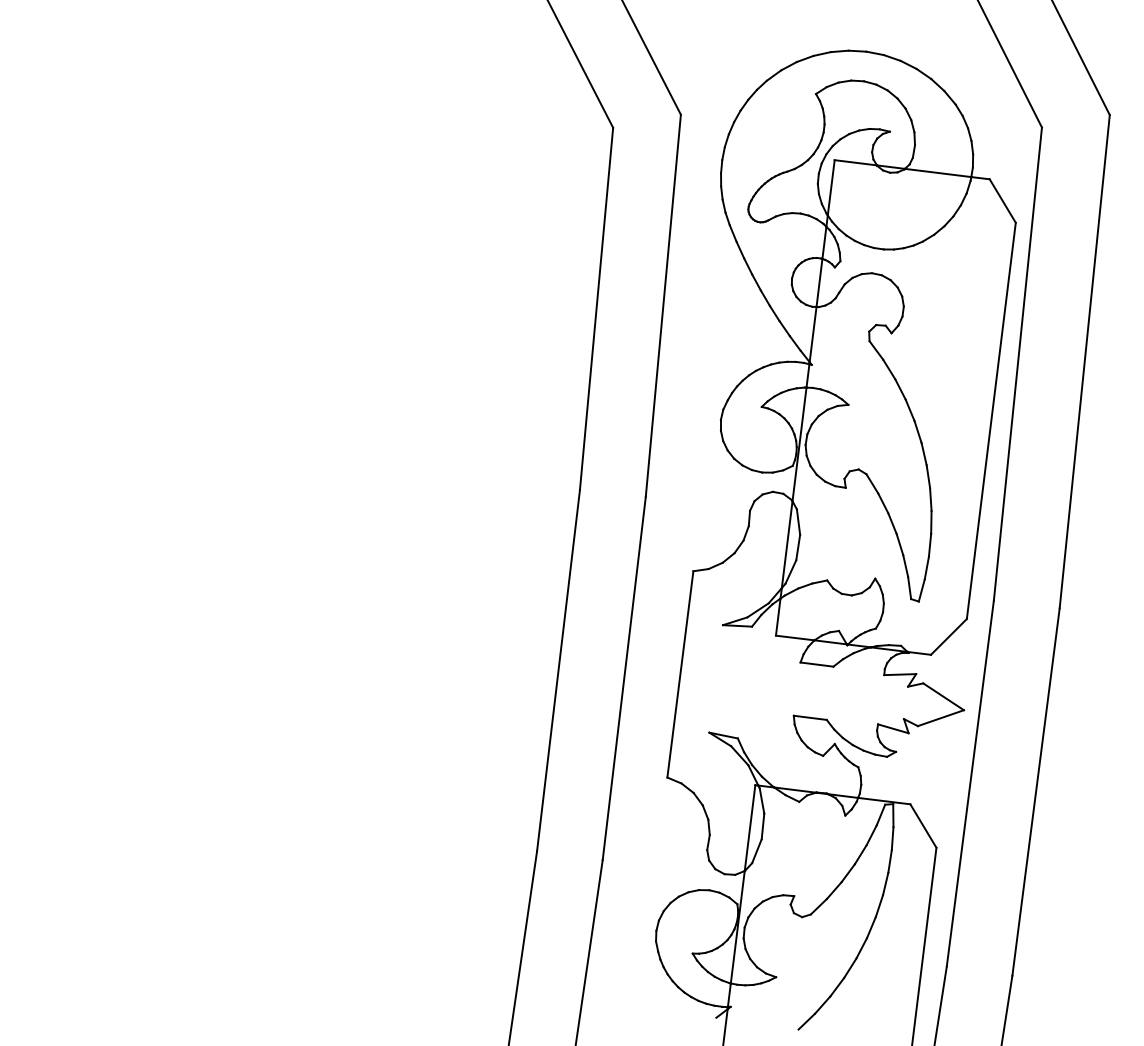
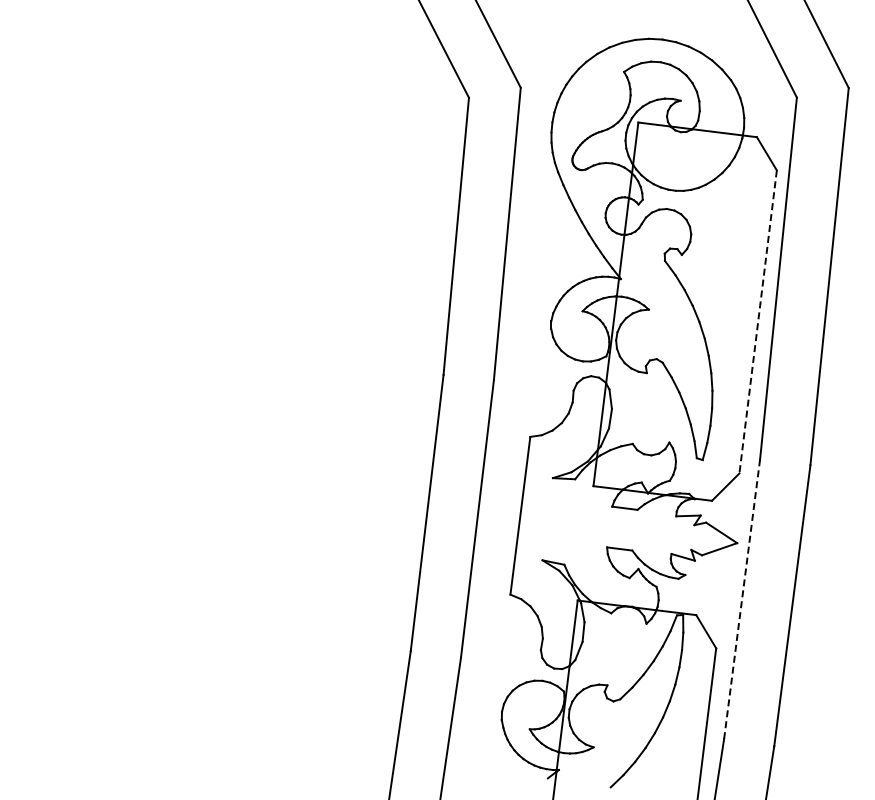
line: (991, 420) -> (758, 321), solid -> dashed
line: (970, 783) -> (742, 599), solid -> dashed

